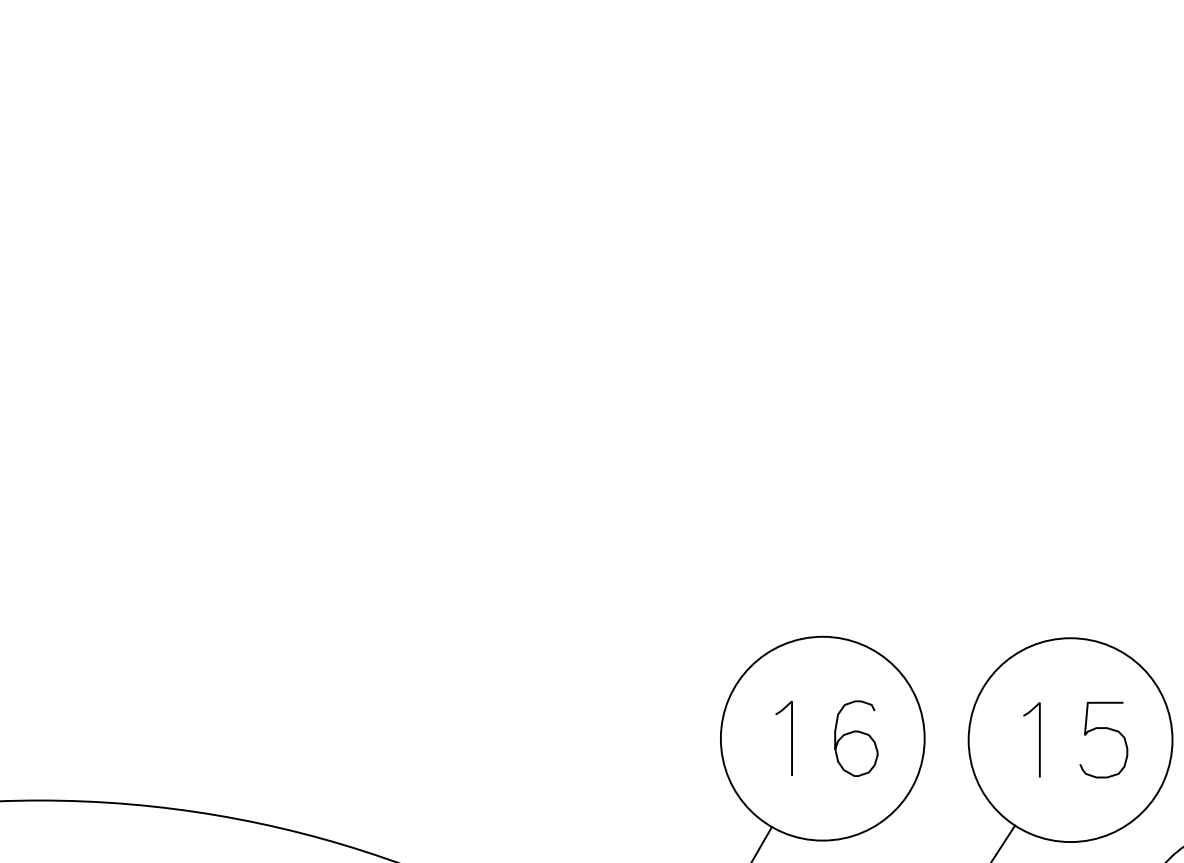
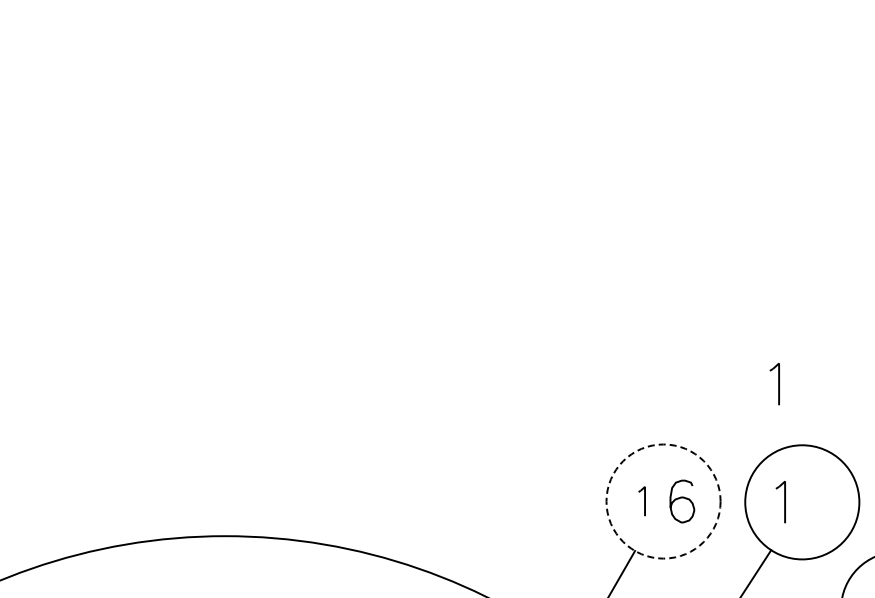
part: (1020, 527) -> (774, 383), added
curve: (1103, 729) -> (820, 496), removed
part: (783, 738) -> (641, 501), size x0.7
circle: (822, 738) -> (663, 501), solid -> dashed

